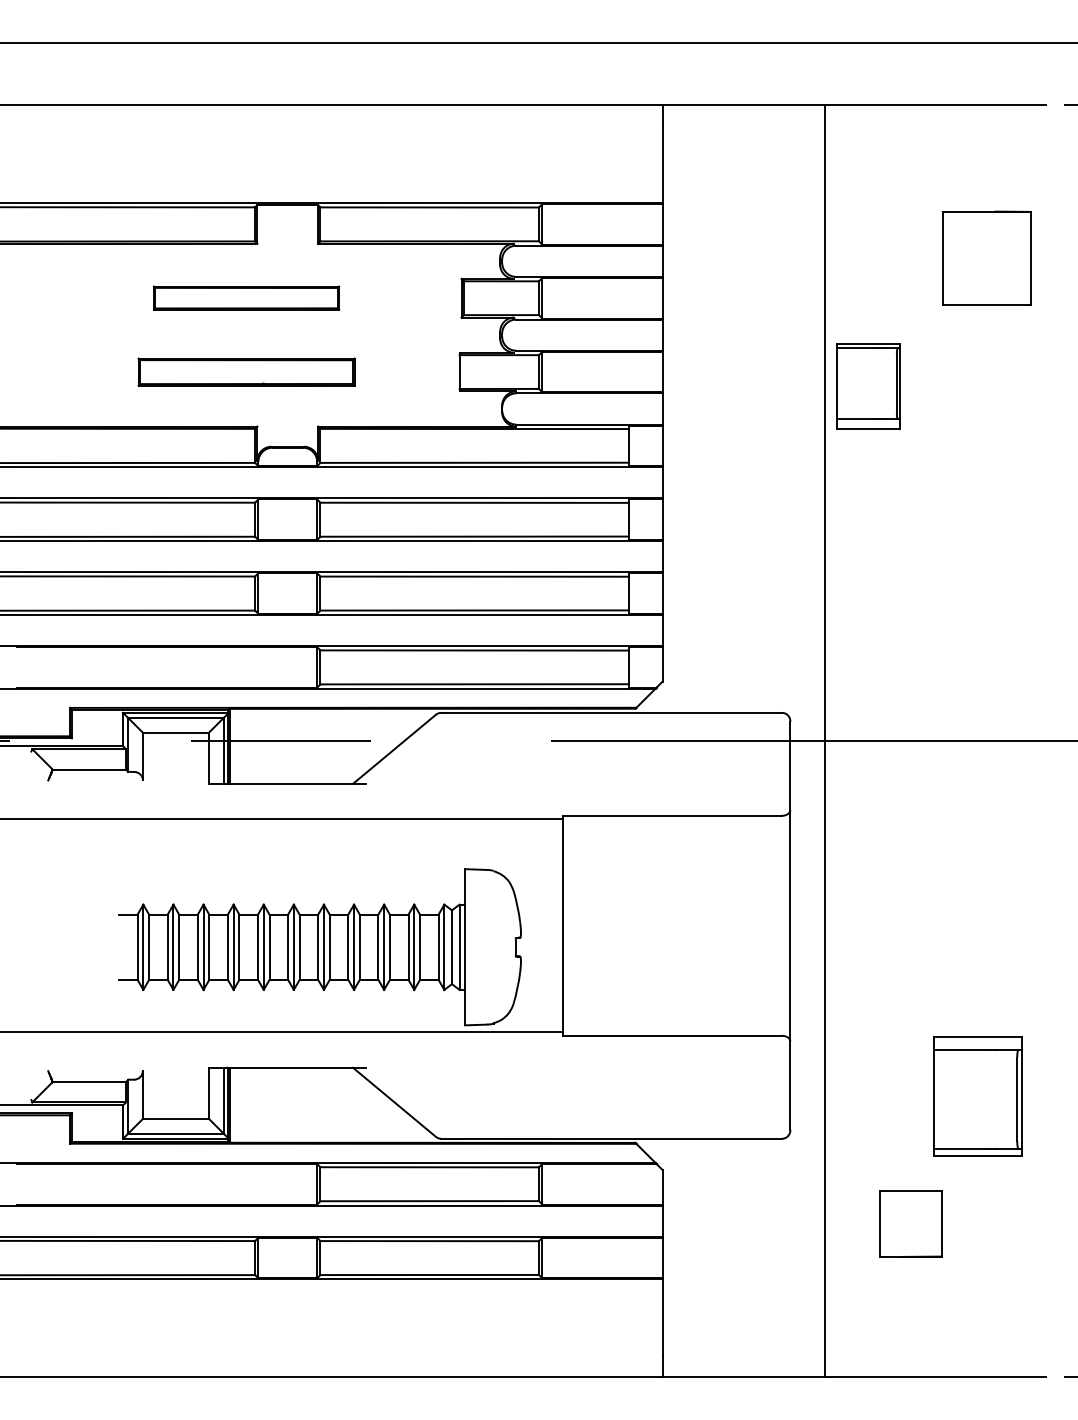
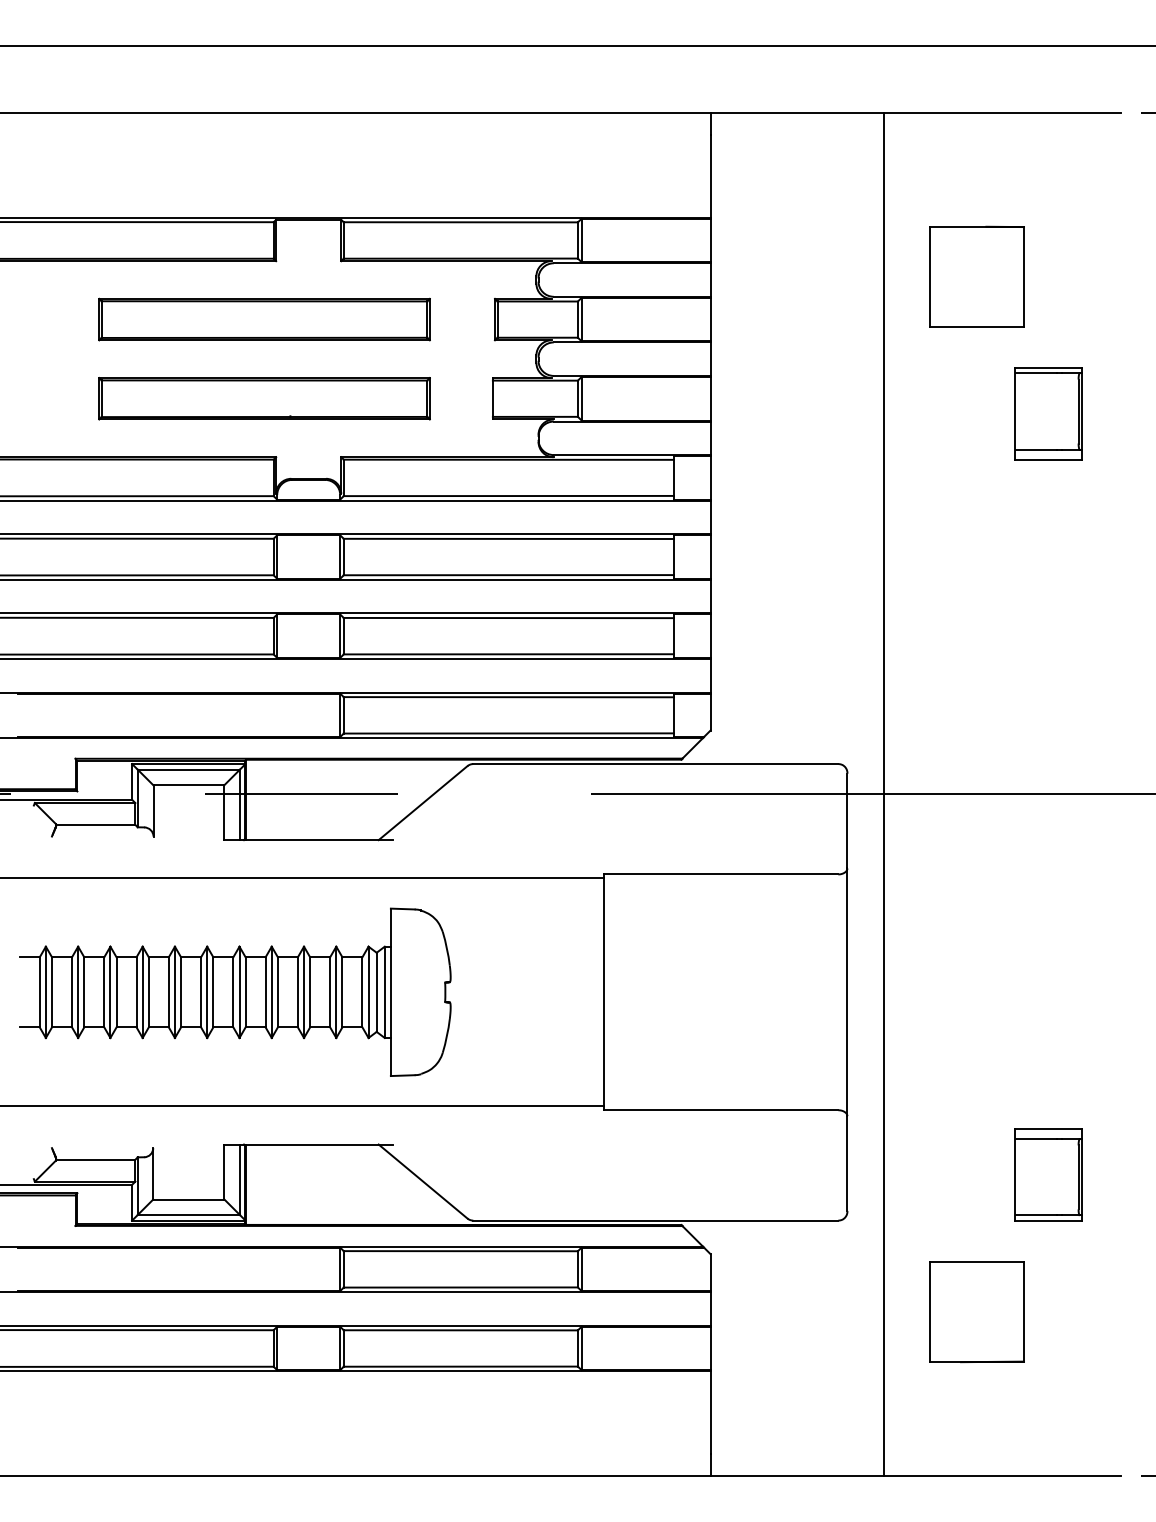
part: (986, 258) -> (976, 276), moved
part: (246, 298) -> (264, 319), size x1.67
part: (246, 371) -> (264, 398), size x1.43
part: (868, 385) -> (1048, 413), moved
part: (320, 946) -> (235, 991), moved
part: (977, 1095) -> (1048, 1174), size x0.71
part: (910, 1224) -> (976, 1312), size x1.43

